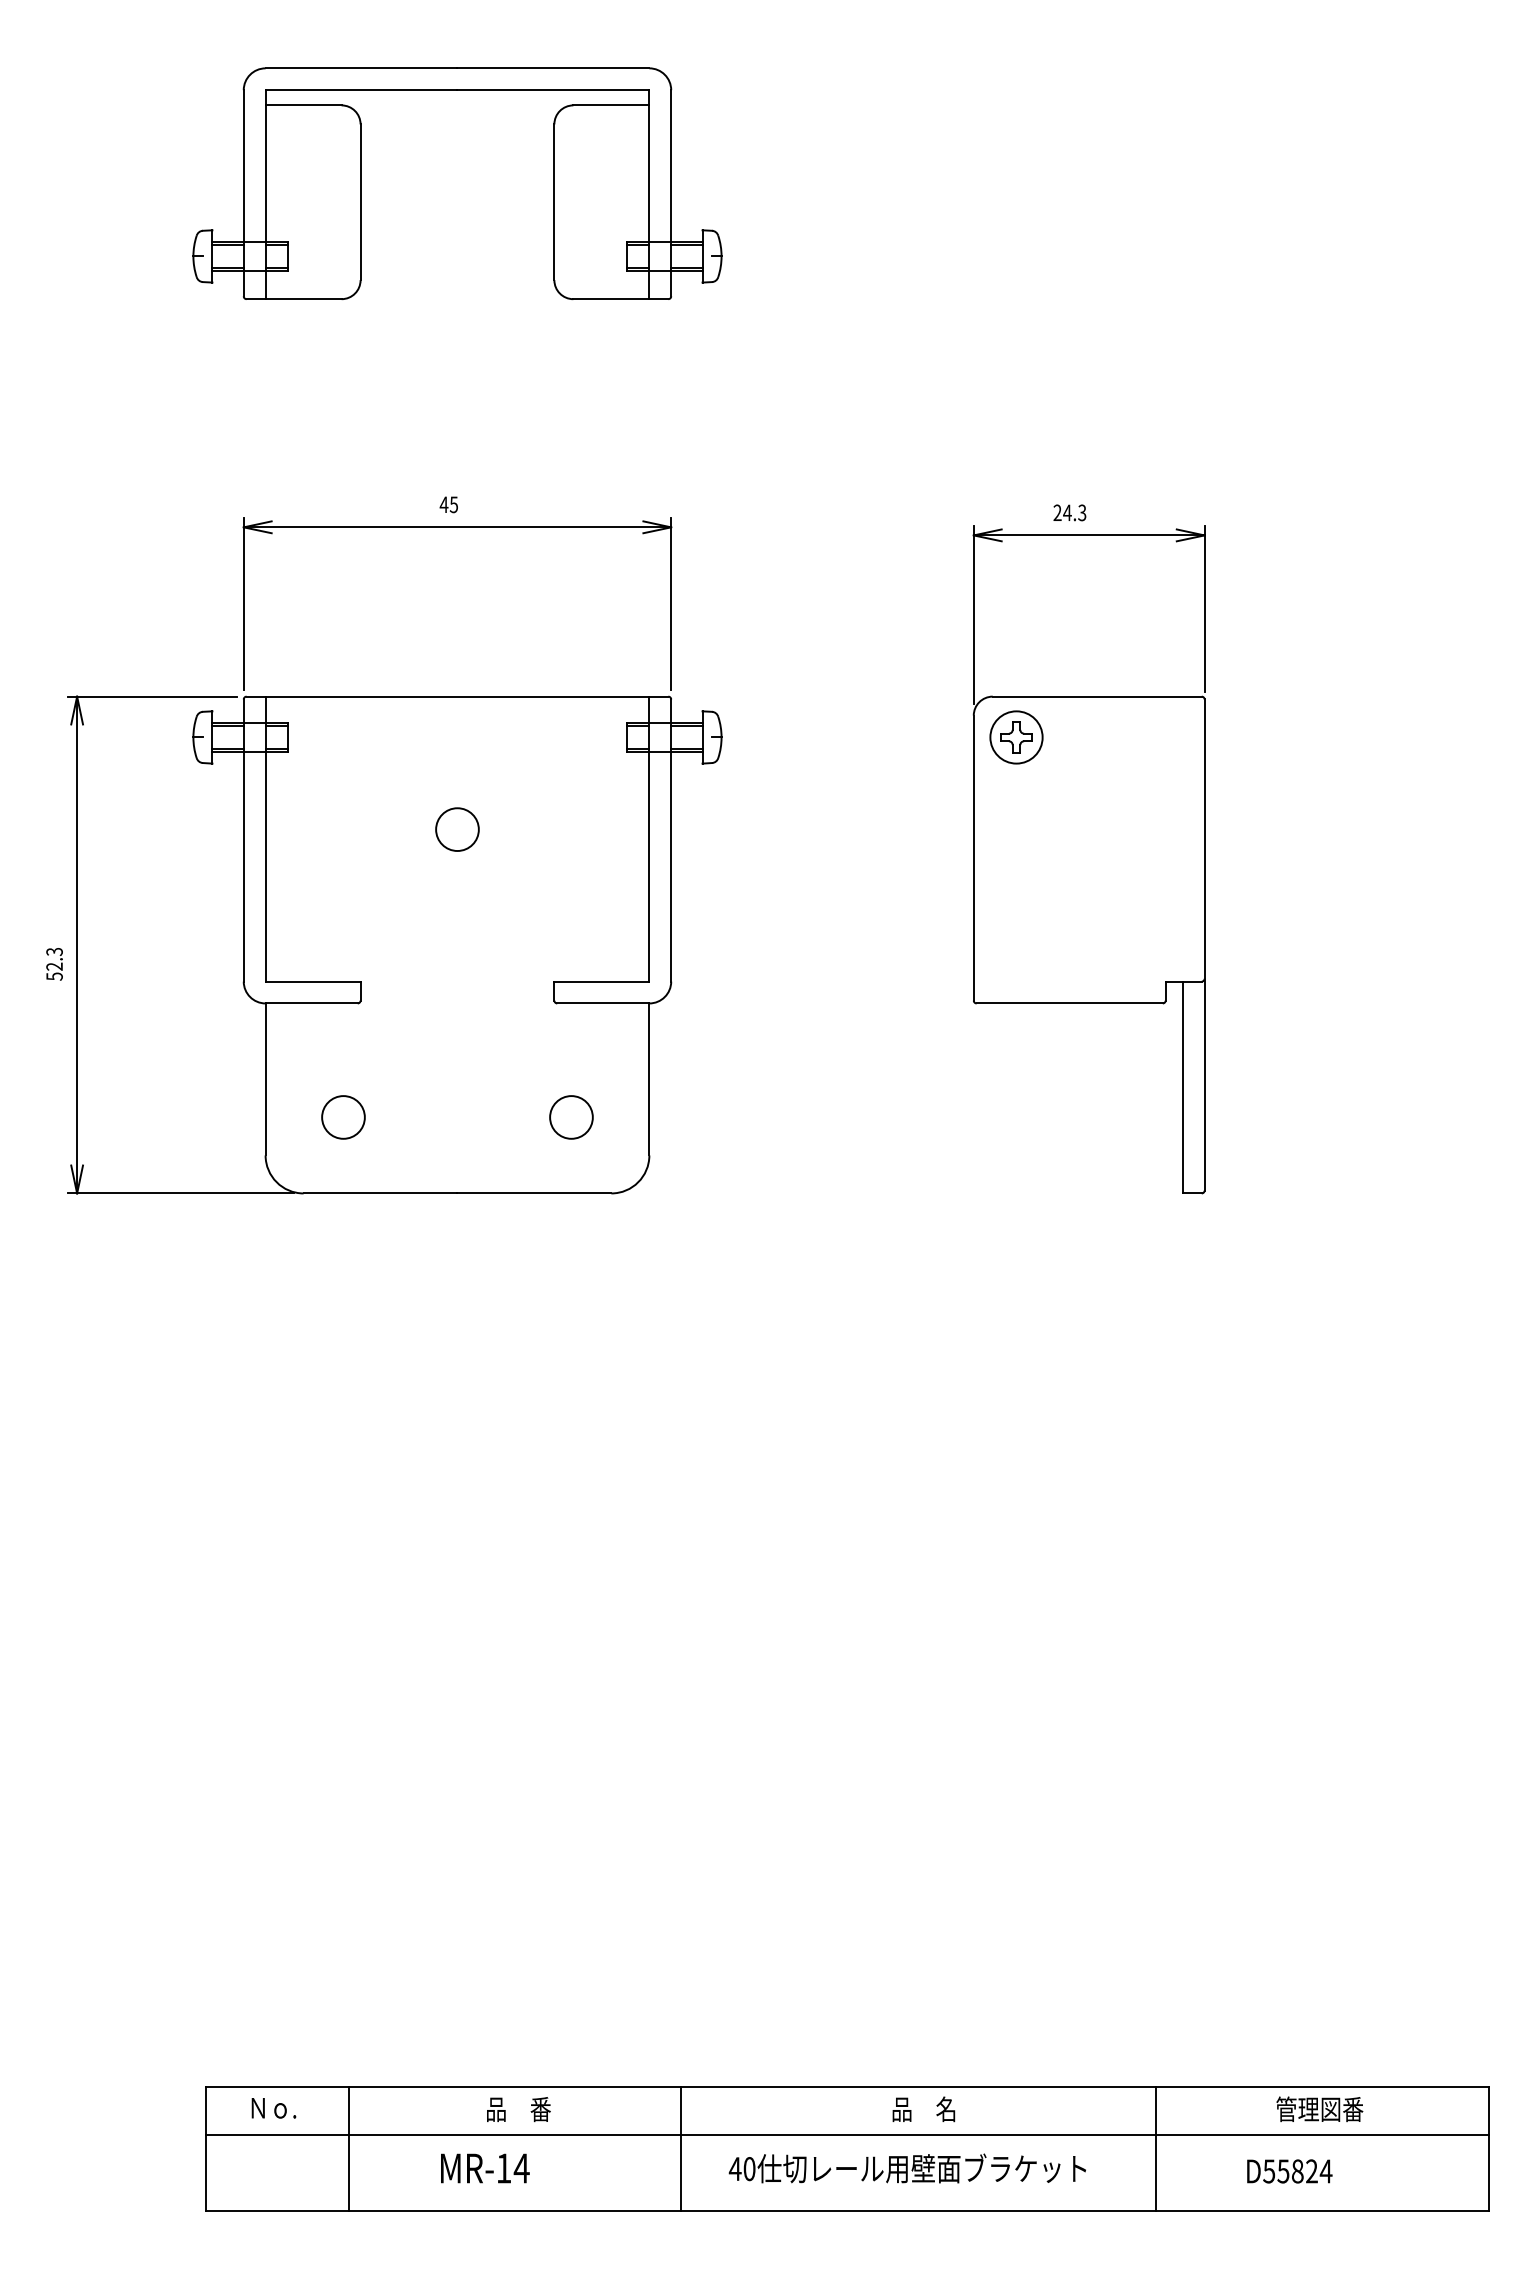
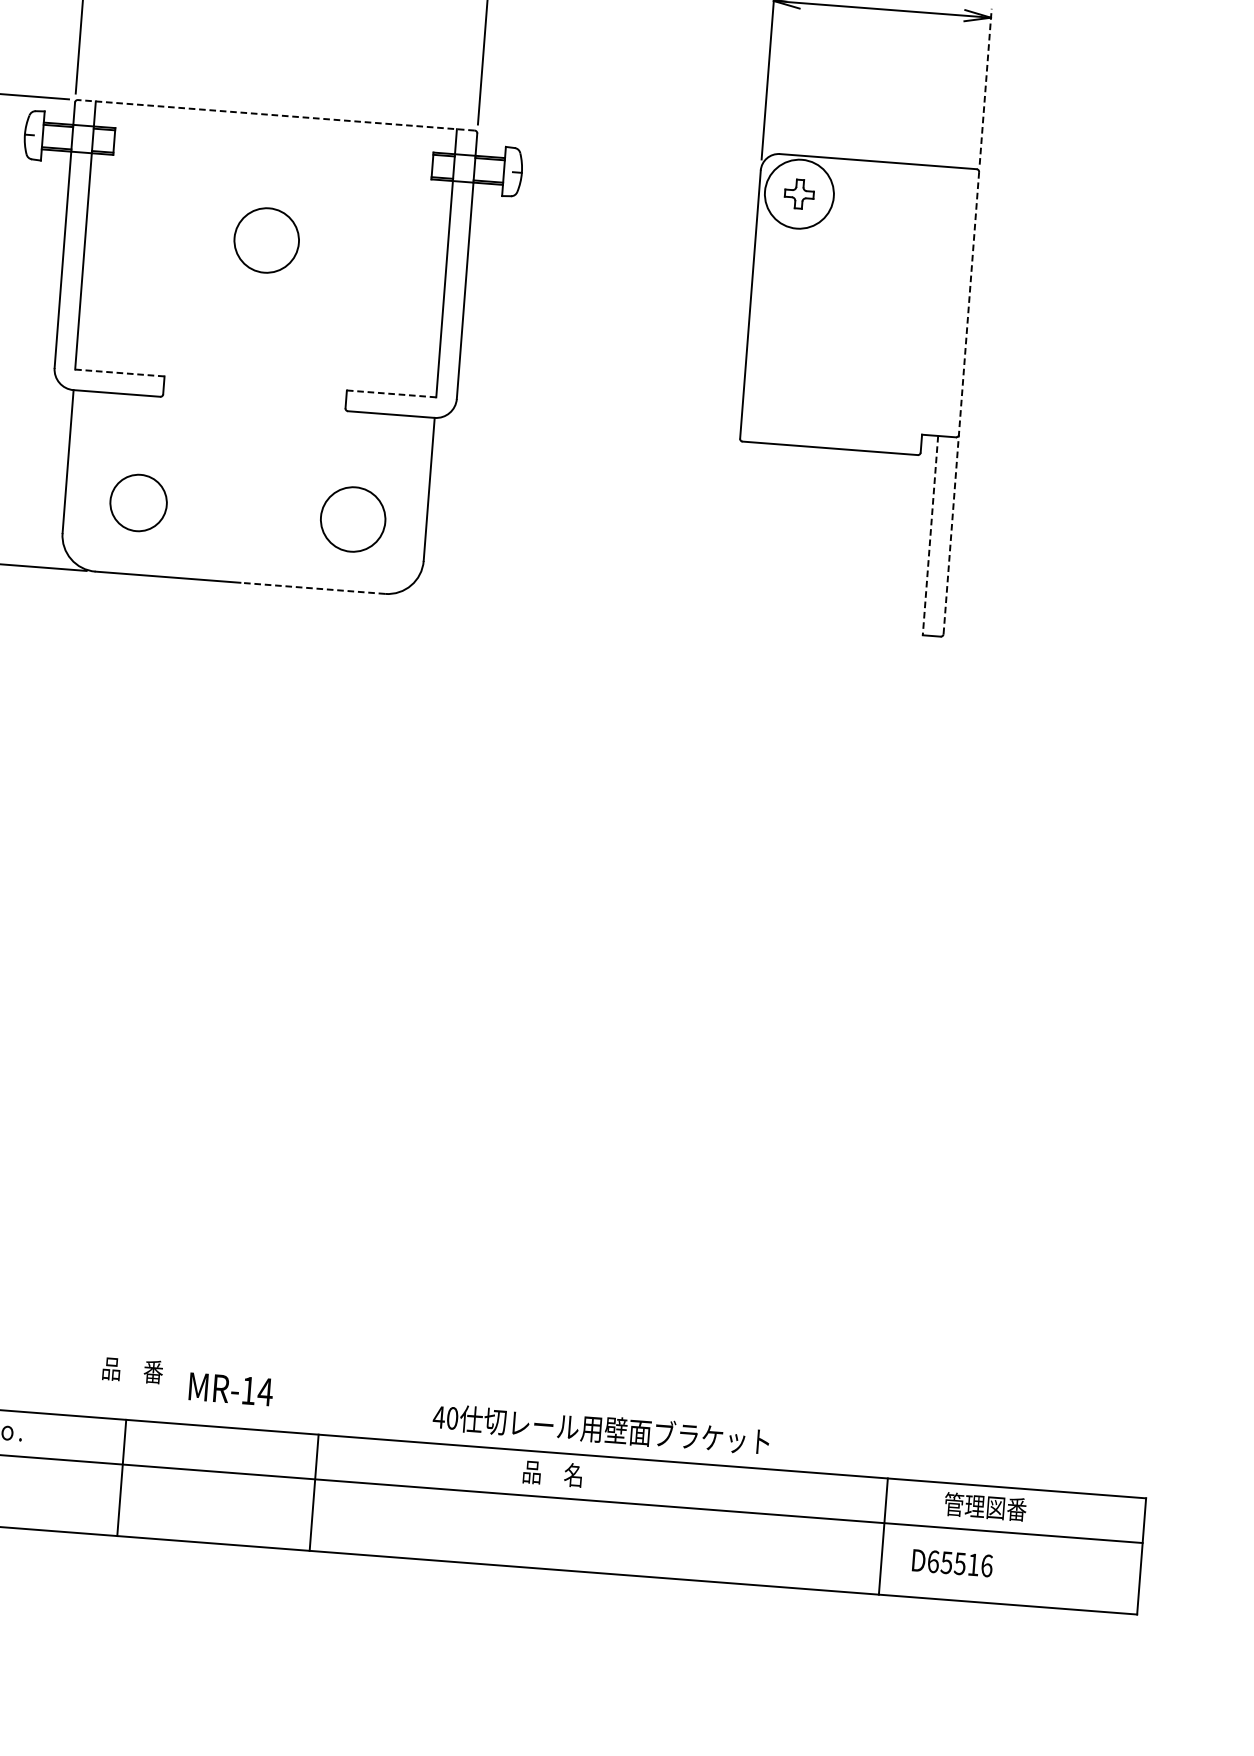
line: (1204, 608) -> (985, 86), solid -> dashed
line: (457, 696) -> (276, 115), solid -> dashed
circle: (1016, 737) -> (799, 194), size x1.4
circle: (457, 829) -> (266, 240), size x1.6
line: (1204, 945) -> (961, 403), solid -> dashed
line: (312, 981) -> (119, 372), solid -> dashed
line: (602, 981) -> (392, 393), solid -> dashed
line: (1182, 1087) -> (930, 535), solid -> dashed
circle: (343, 1117) -> (138, 503), size x1.4
circle: (571, 1117) -> (353, 519), size x1.6
line: (534, 1193) -> (312, 588), solid -> dashed
text: (518, 2109) -> (132, 1370), moved
text: (923, 2109) -> (552, 1473), moved
line: (348, 2148) -> (121, 1477), moved
line: (681, 2148) -> (314, 1492), moved
line: (1156, 2148) -> (883, 1536), moved
text: (485, 2168) -> (231, 1389), moved
text: (906, 2168) -> (600, 1429), moved
text: (1297, 2171) -> (959, 1563), D55824 -> D65516

